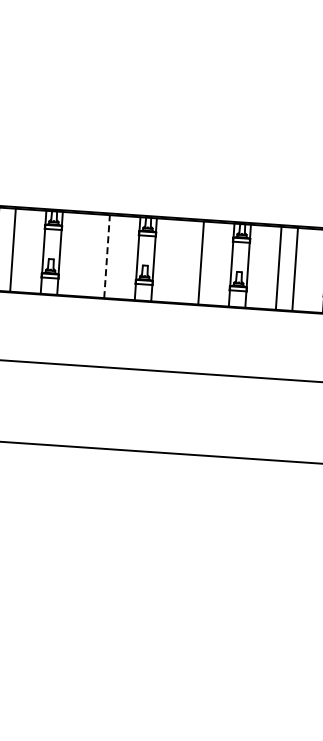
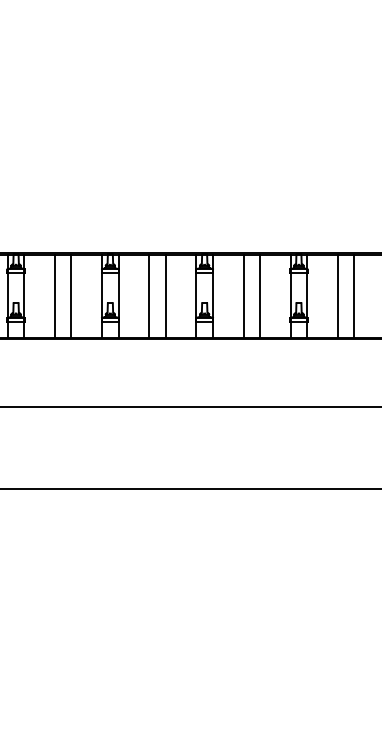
line: (90, 255) -> (149, 296), added
line: (106, 256) -> (165, 296), dashed -> solid
line: (184, 261) -> (243, 296), added

